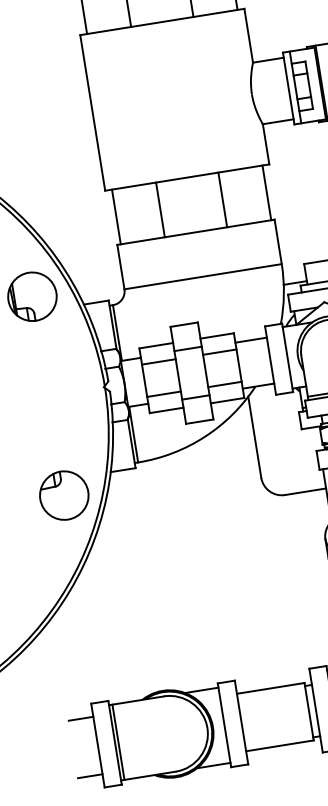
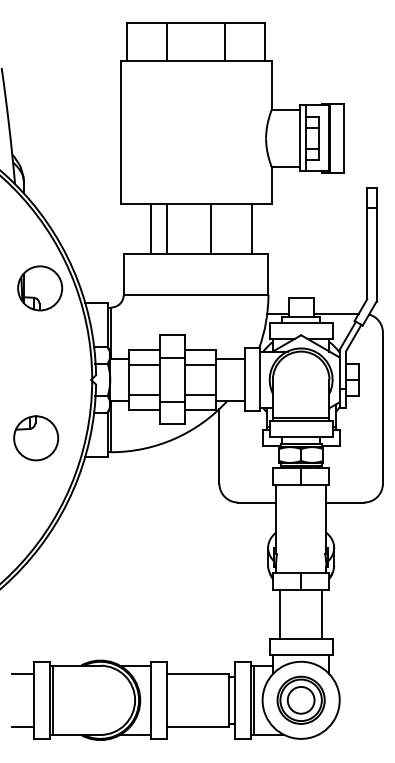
line: (266, 192) -> (252, 228), moved
line: (222, 199) -> (210, 228), moved
line: (115, 216) -> (150, 228), moved
part: (64, 495) -> (36, 438), moved

